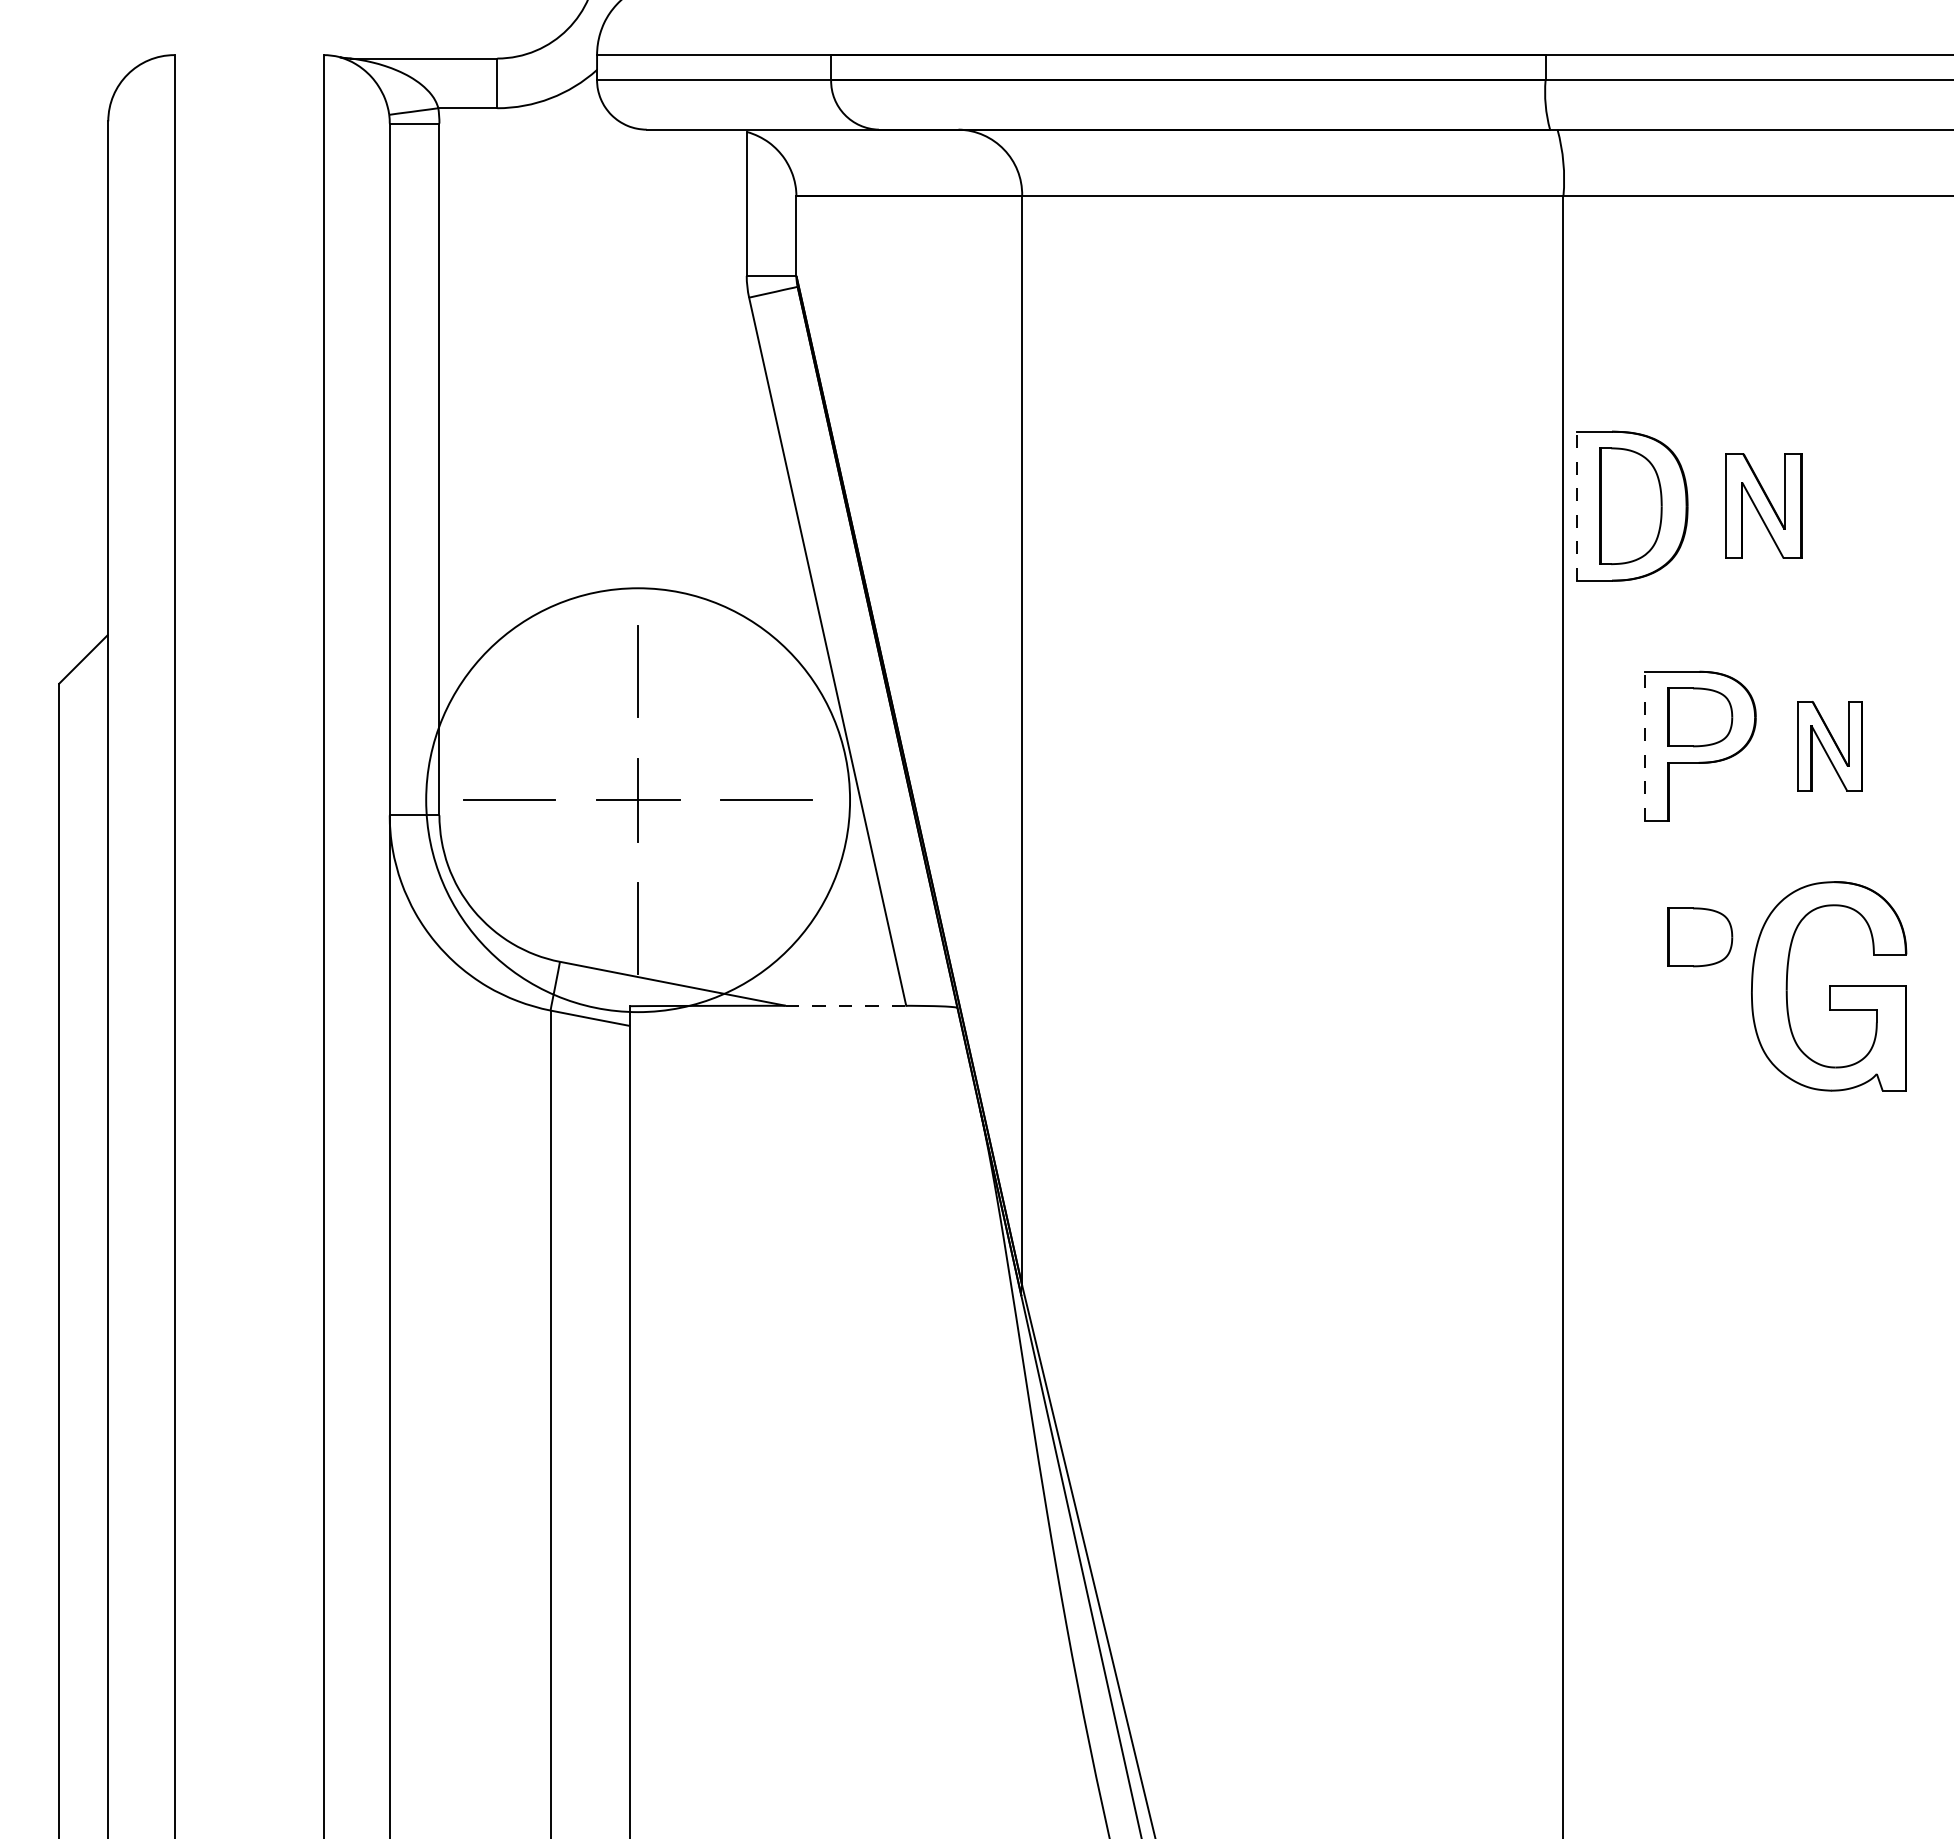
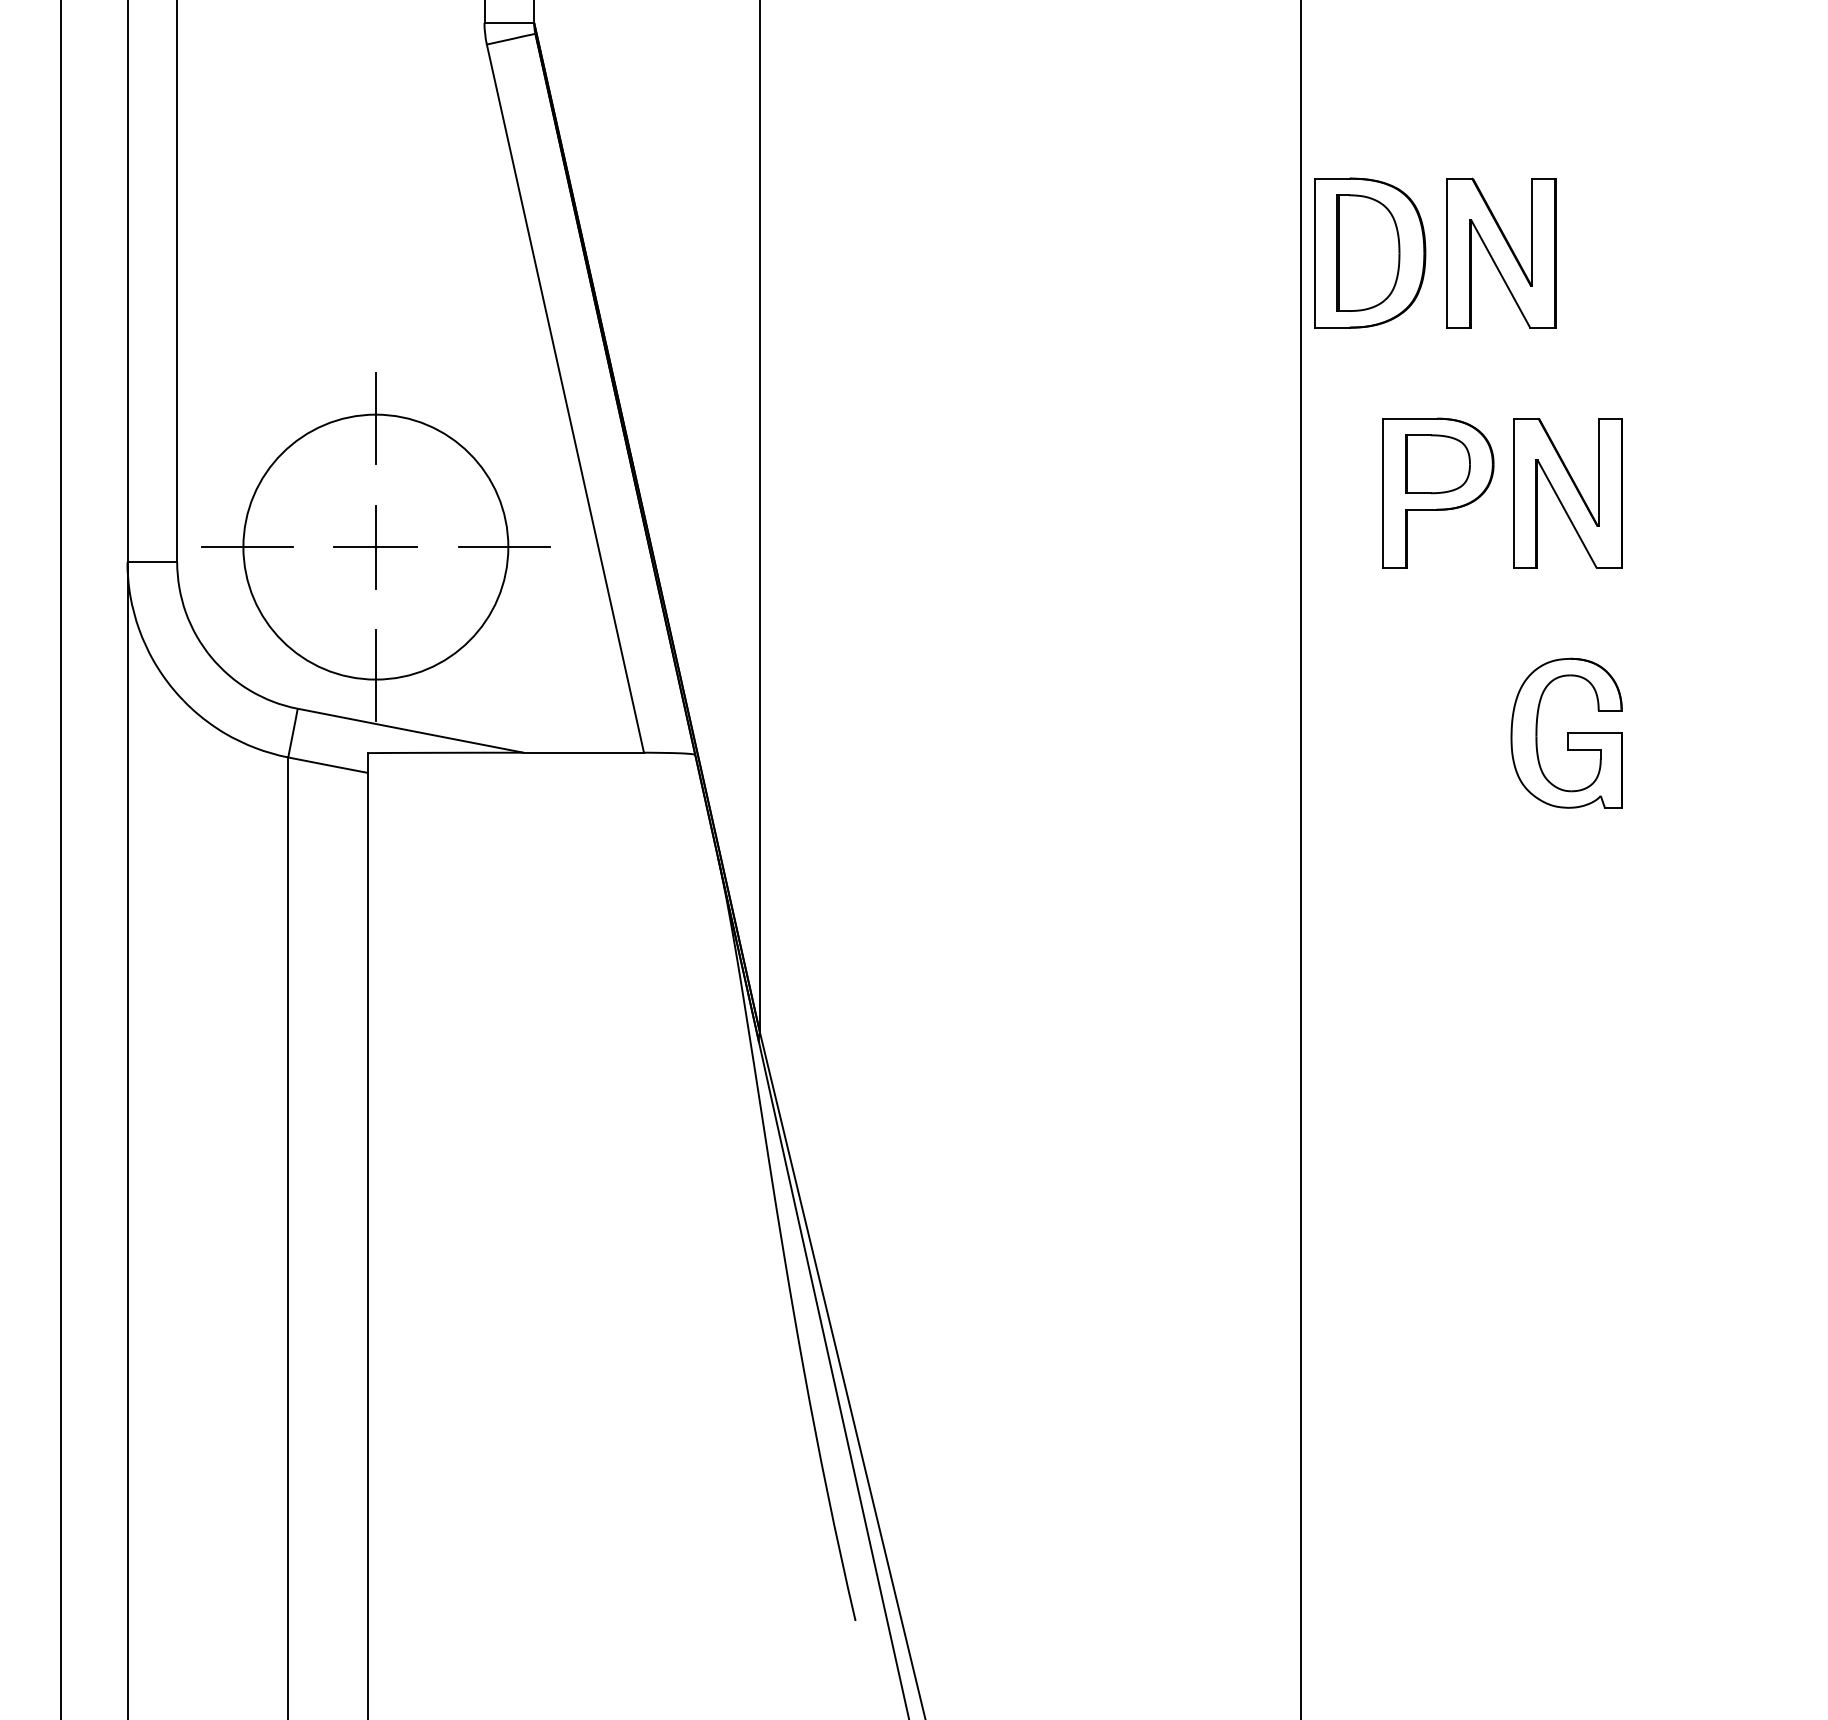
part: (1763, 505) -> (1501, 252), size x1.43
line: (1576, 506) -> (1314, 253), dashed -> solid
line: (1645, 746) -> (1383, 493), dashed -> solid
part: (1829, 746) -> (1567, 493), size x1.67
circle: (637, 799) -> (375, 546), size x0.62
part: (1700, 937) -> (1438, 684), removed
part: (1828, 986) -> (1566, 733), size x0.71
line: (846, 1005) -> (584, 752), dashed -> solid

